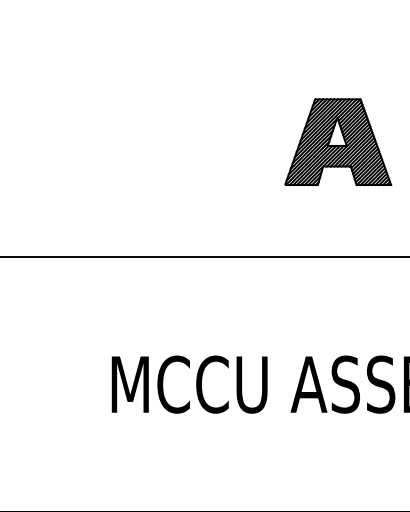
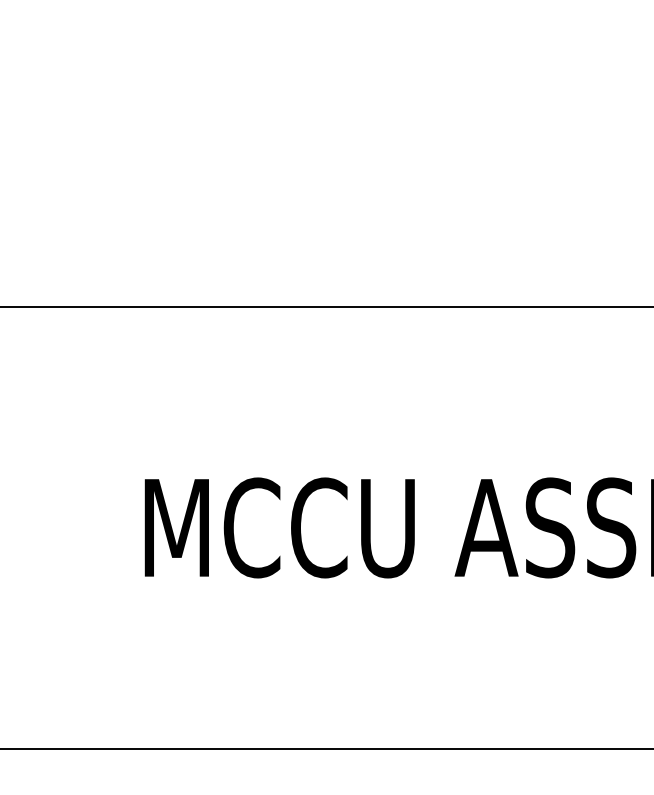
part: (338, 142) -> (537, 108), removed

